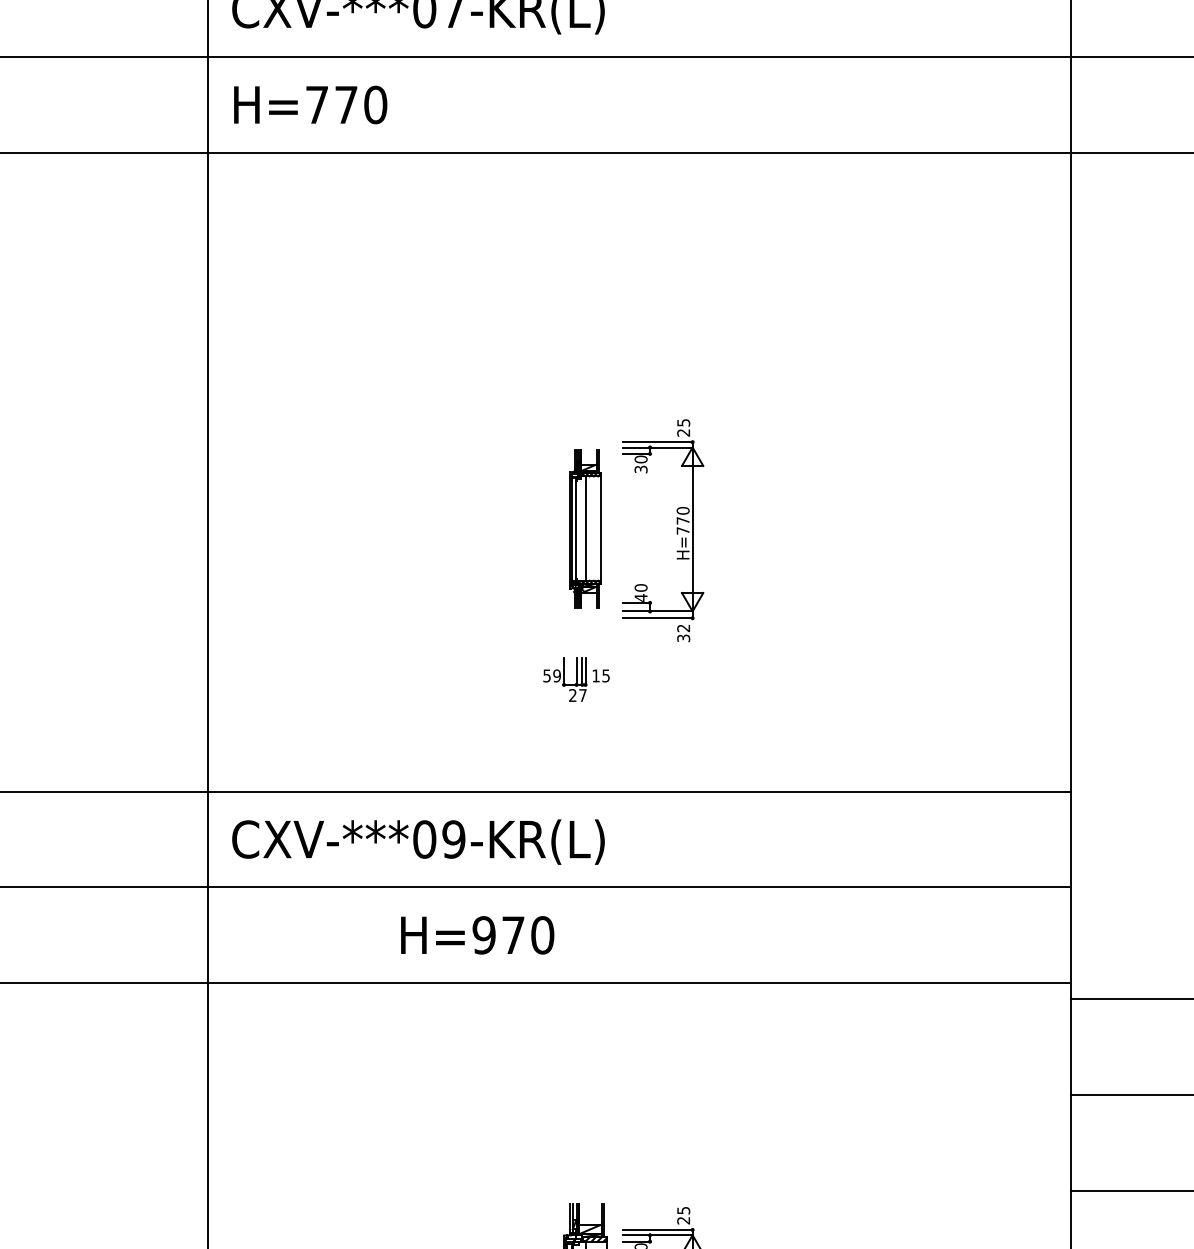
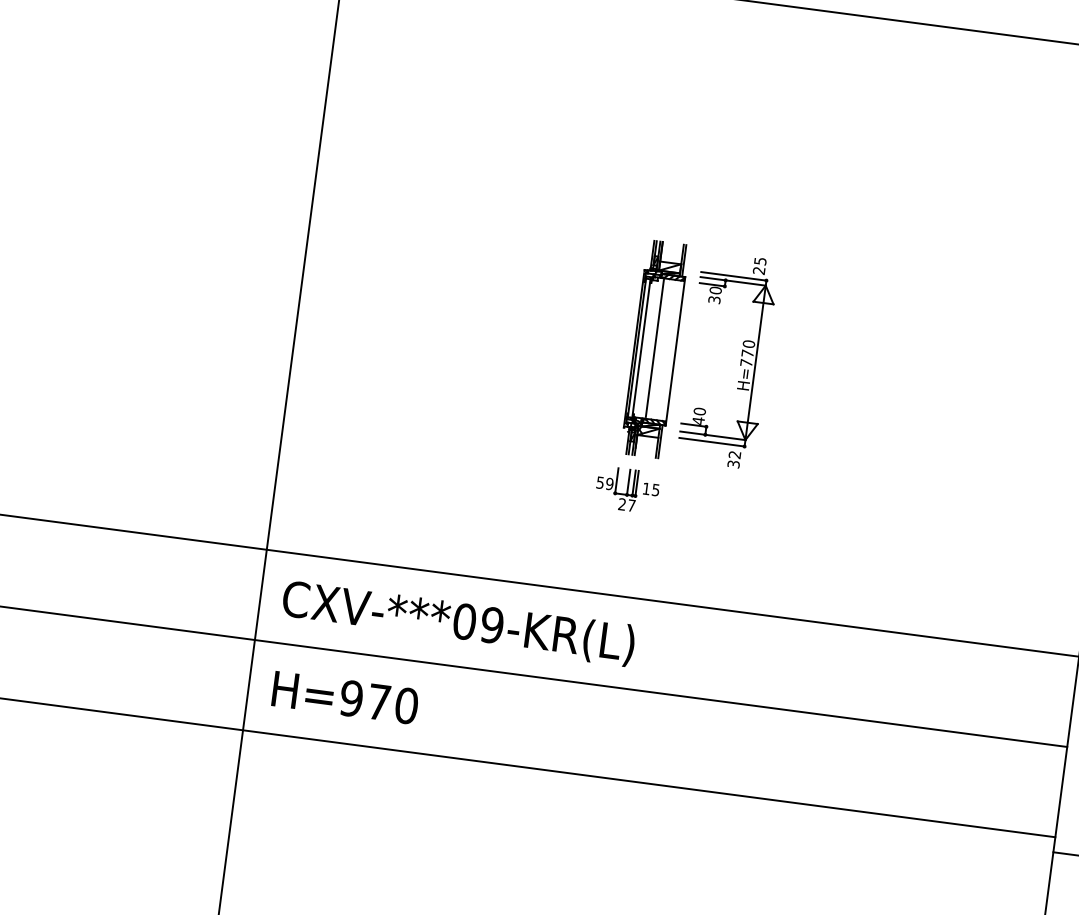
part: (585, 528) -> (654, 348), size x1.43
text: (477, 935) -> (345, 697), moved

